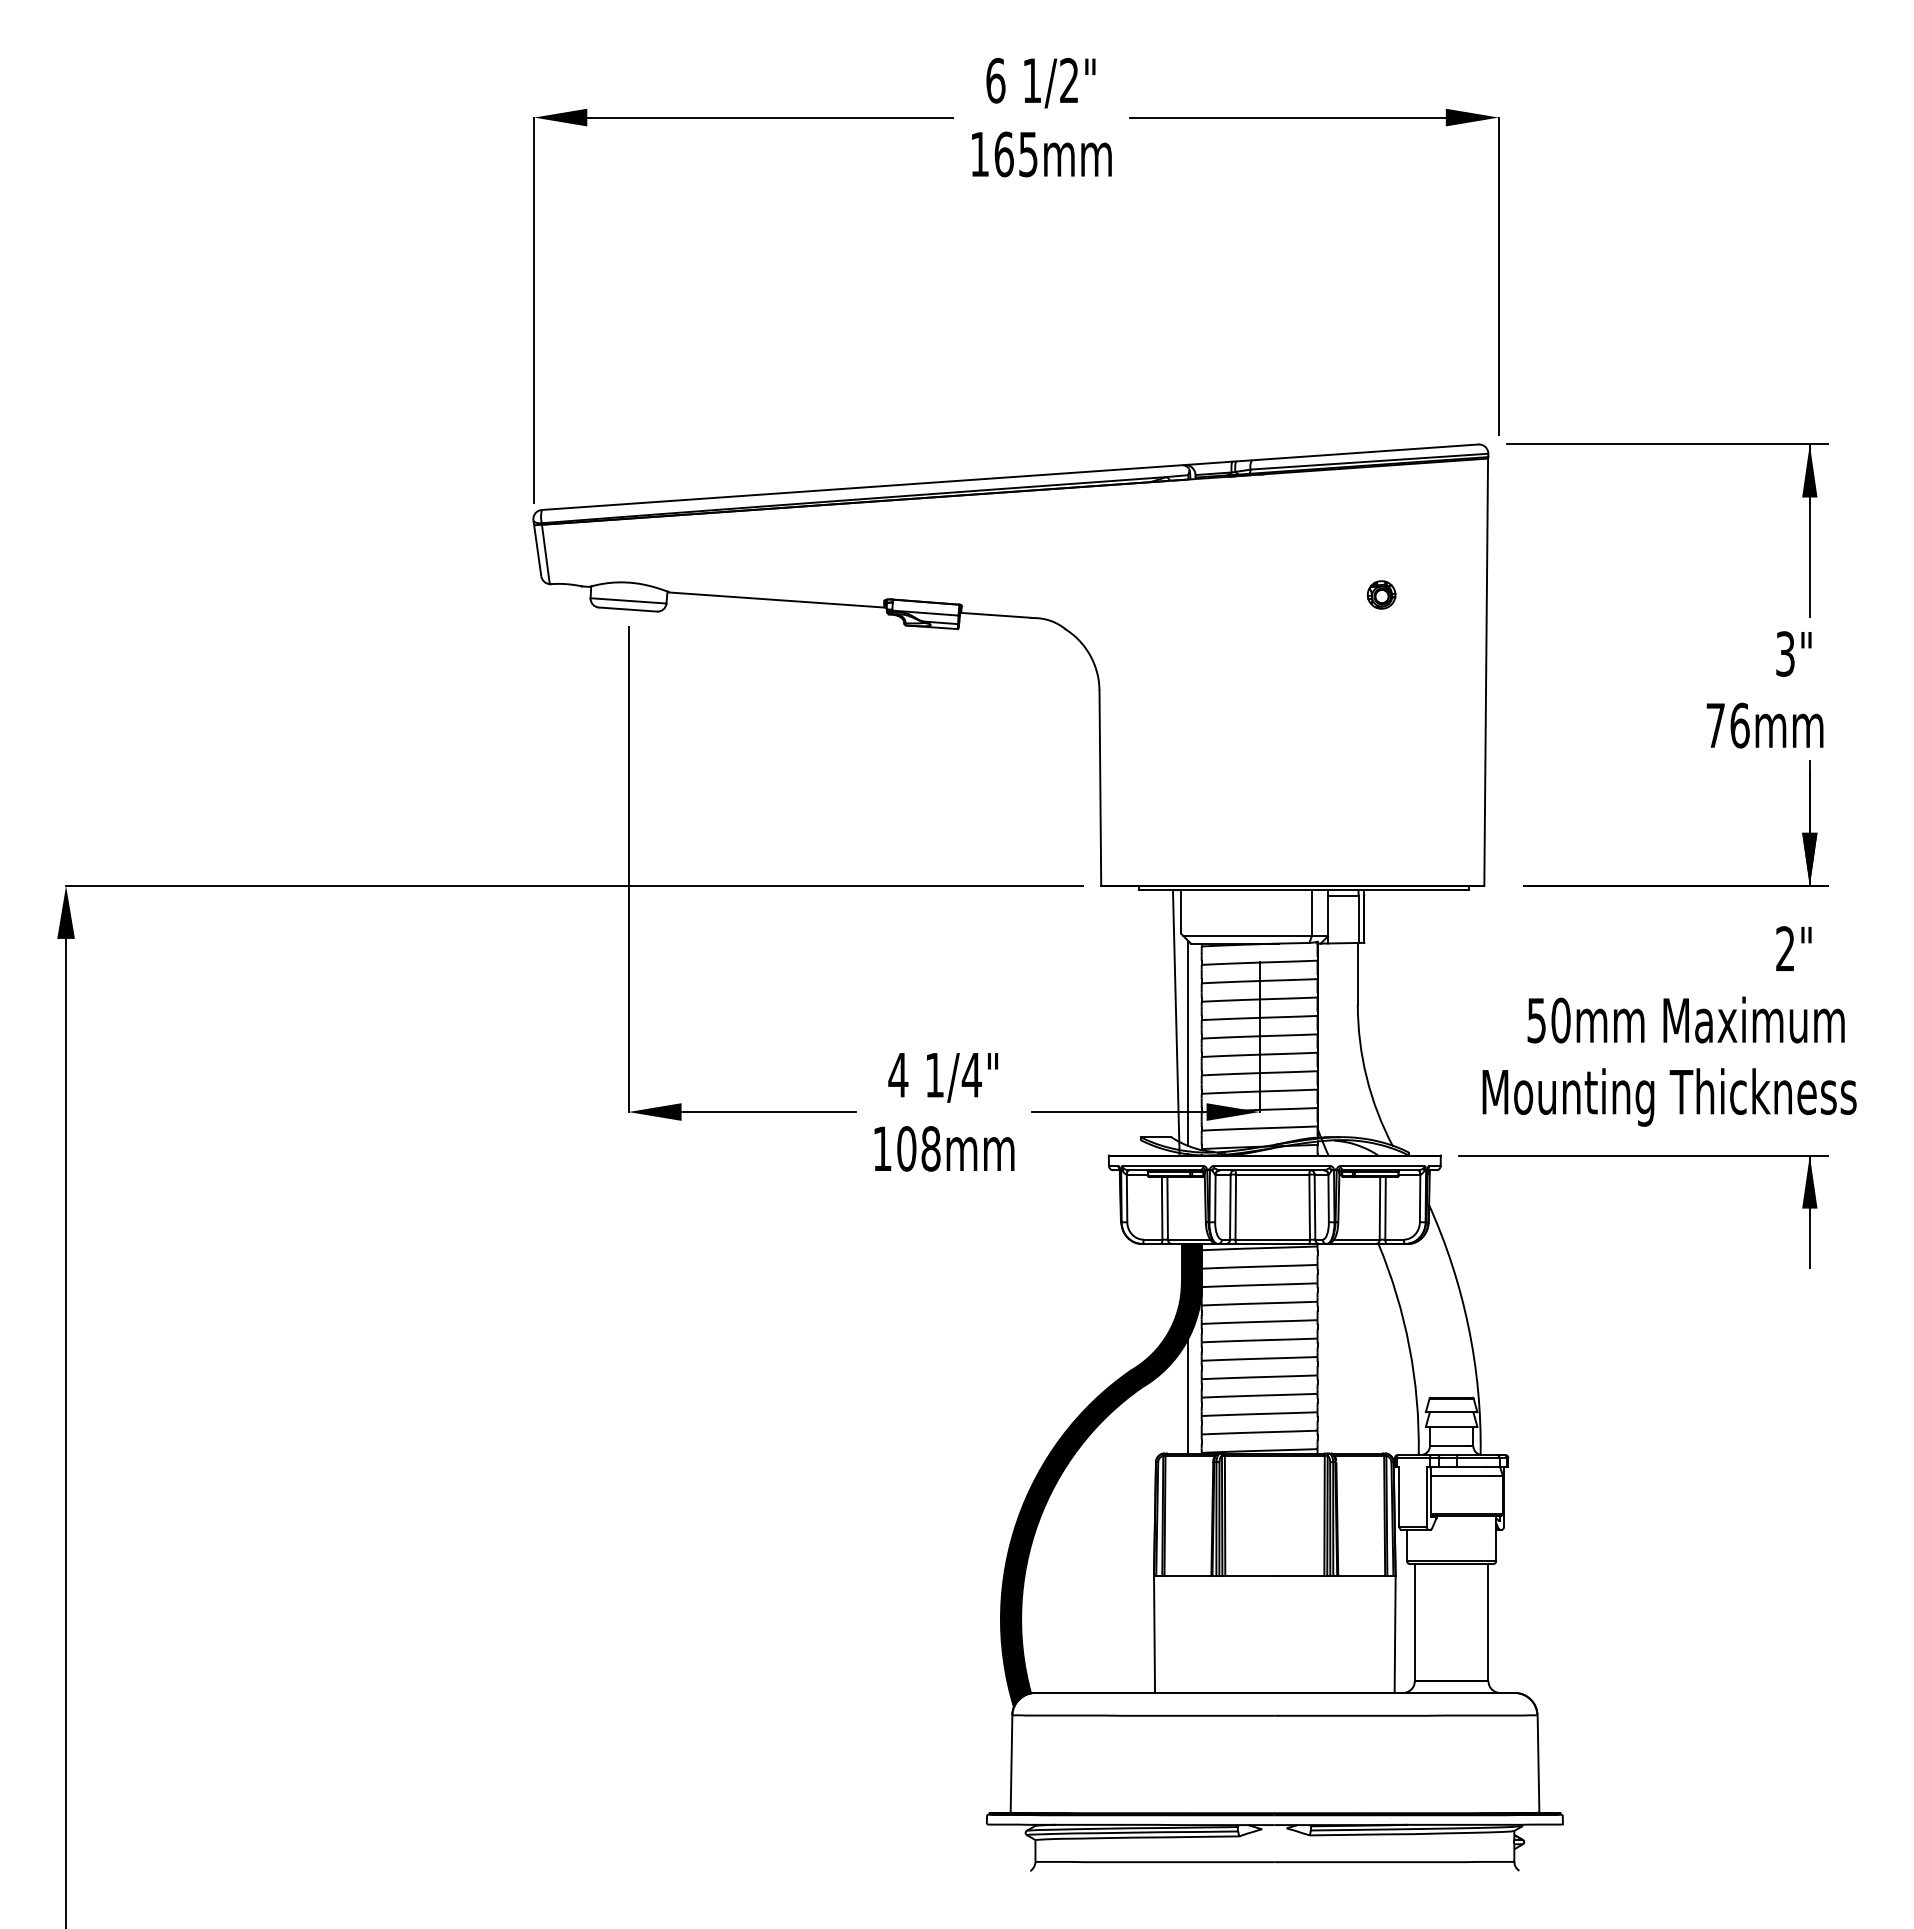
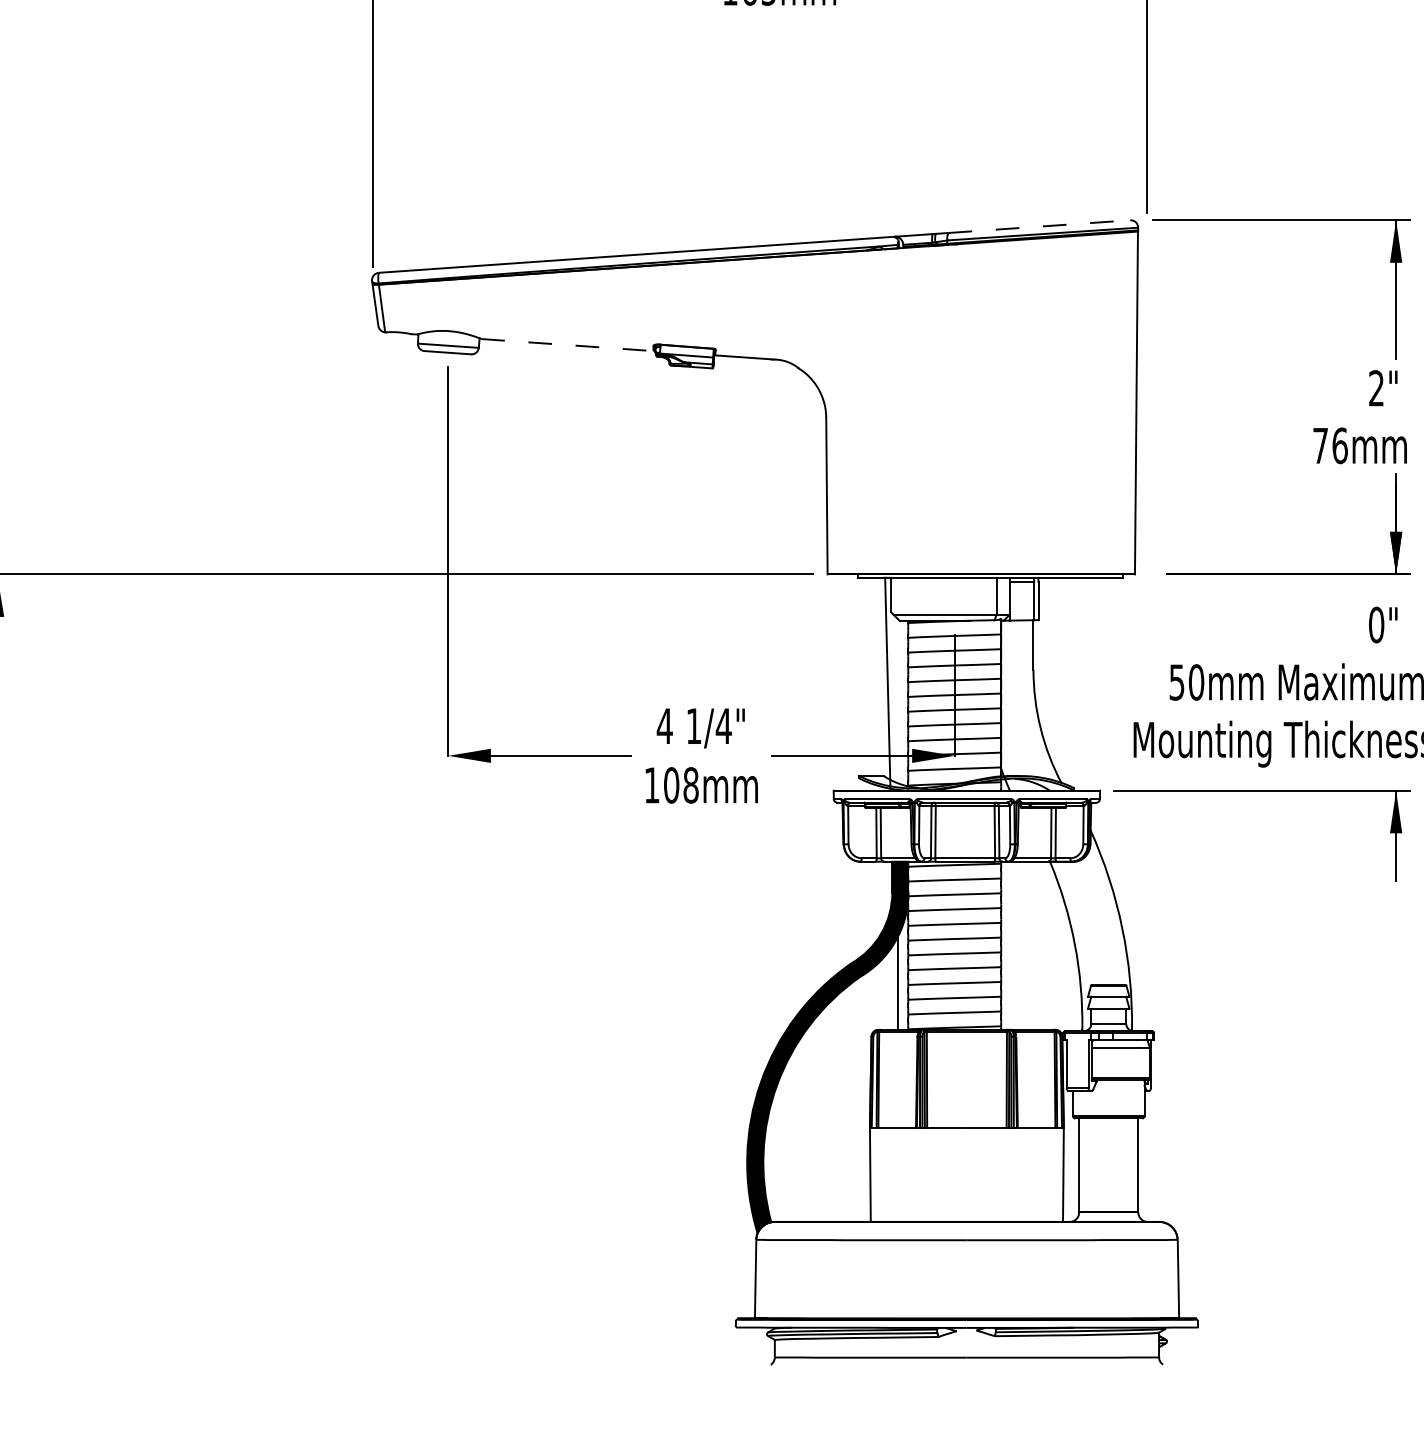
line: (1365, 452) -> (1039, 226), solid -> dashed
part: (1381, 594) -> (1052, 340), removed
line: (777, 600) -> (567, 345), solid -> dashed
text: (1785, 653) -> (1376, 387), 3" -> 2"
text: (1785, 948) -> (1376, 624), 2" -> 0"
line: (1188, 1043) -> (897, 700), removed

